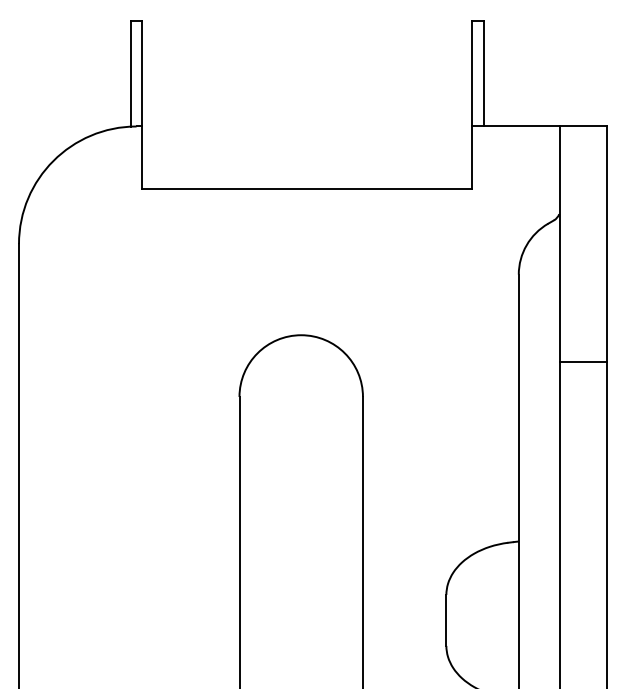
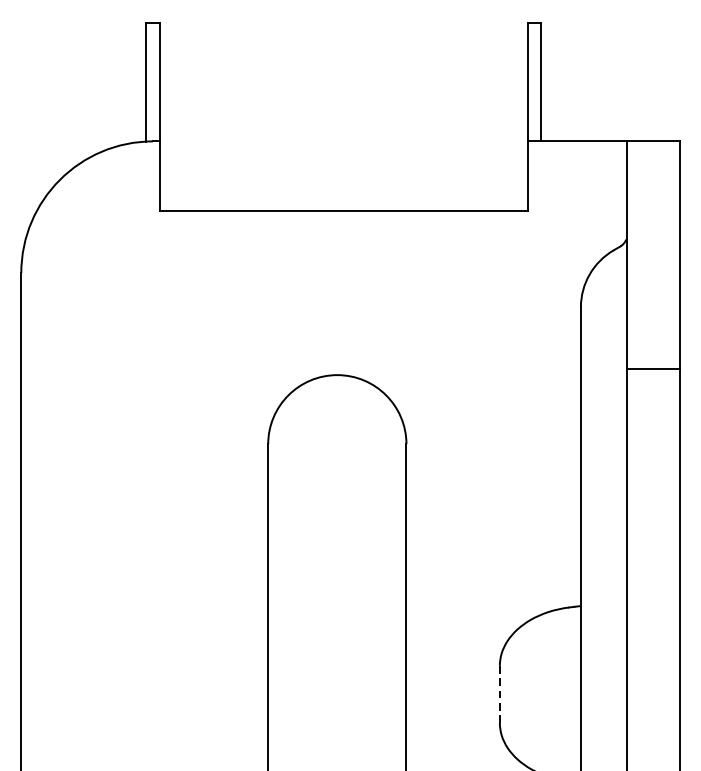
line: (582, 361) -> (652, 368), moved
line: (446, 620) -> (499, 694), solid -> dashed

